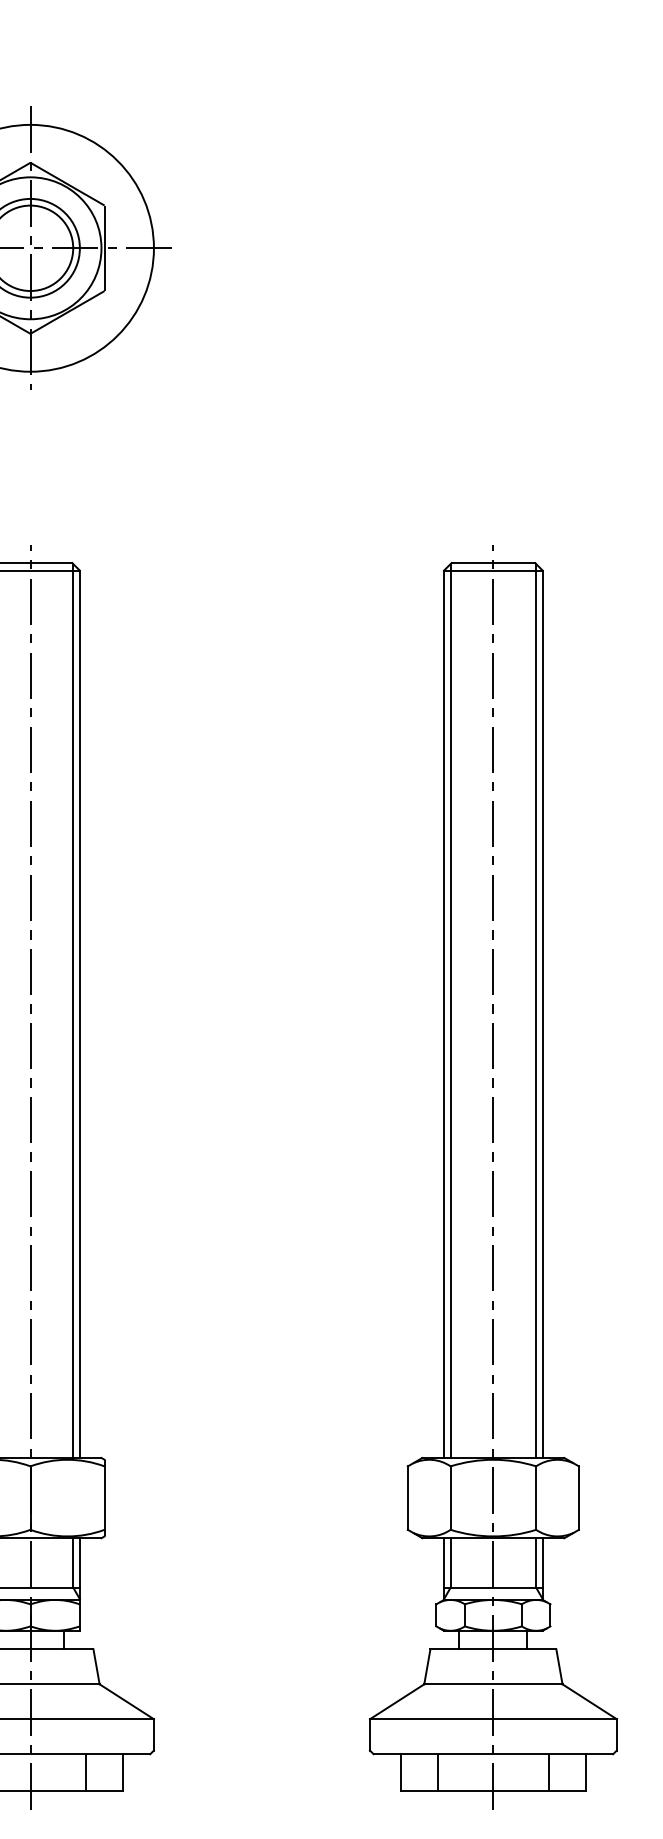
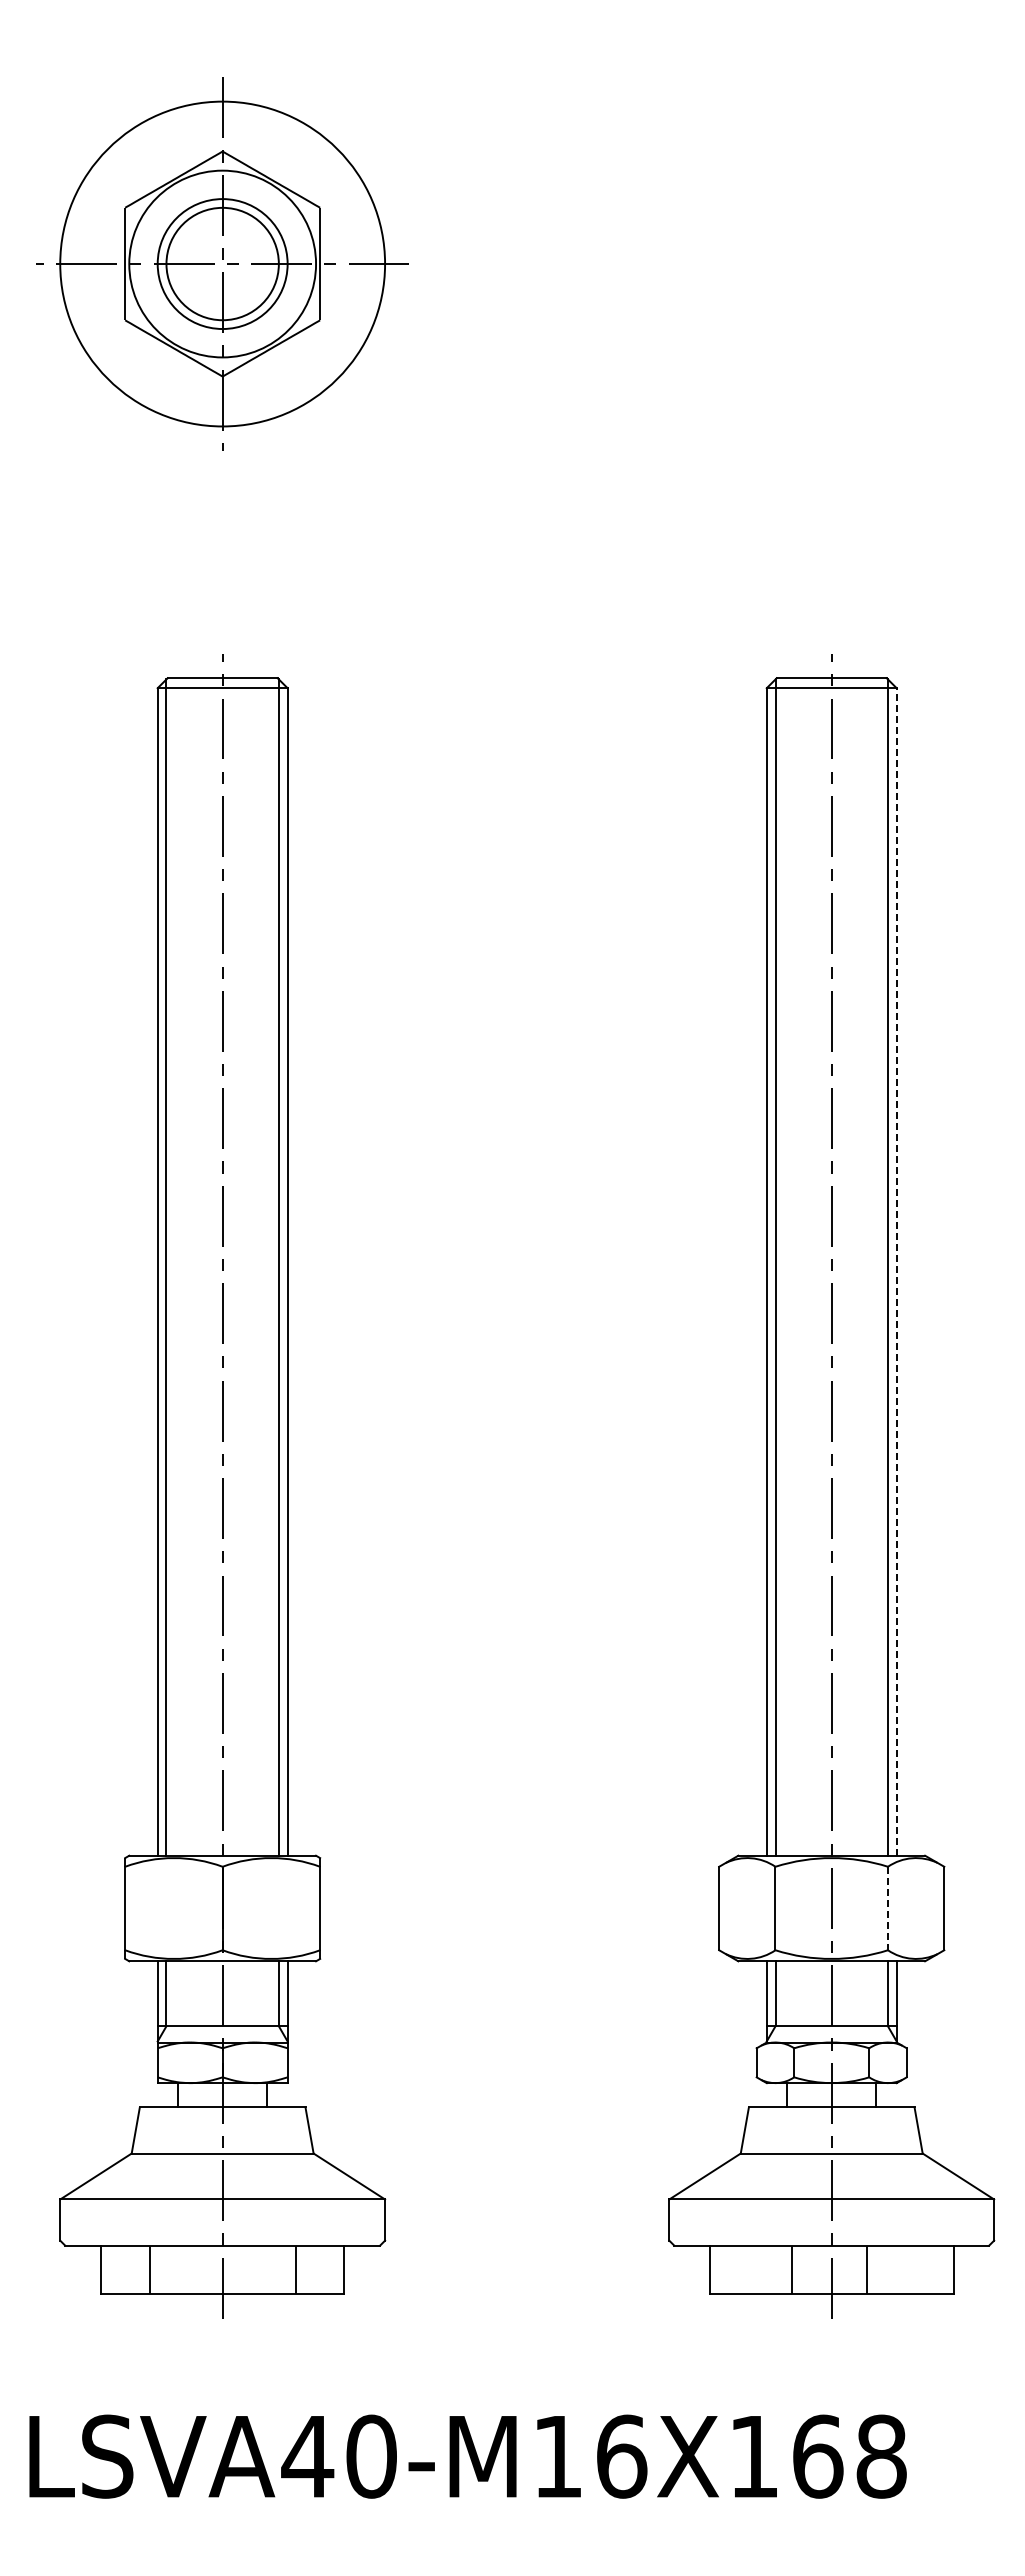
line: (542, 1013) -> (896, 1271), solid -> dashed
line: (536, 1498) -> (888, 1908), solid -> dashed
line: (437, 1772) -> (791, 2269), moved
line: (548, 1772) -> (866, 2269), moved

